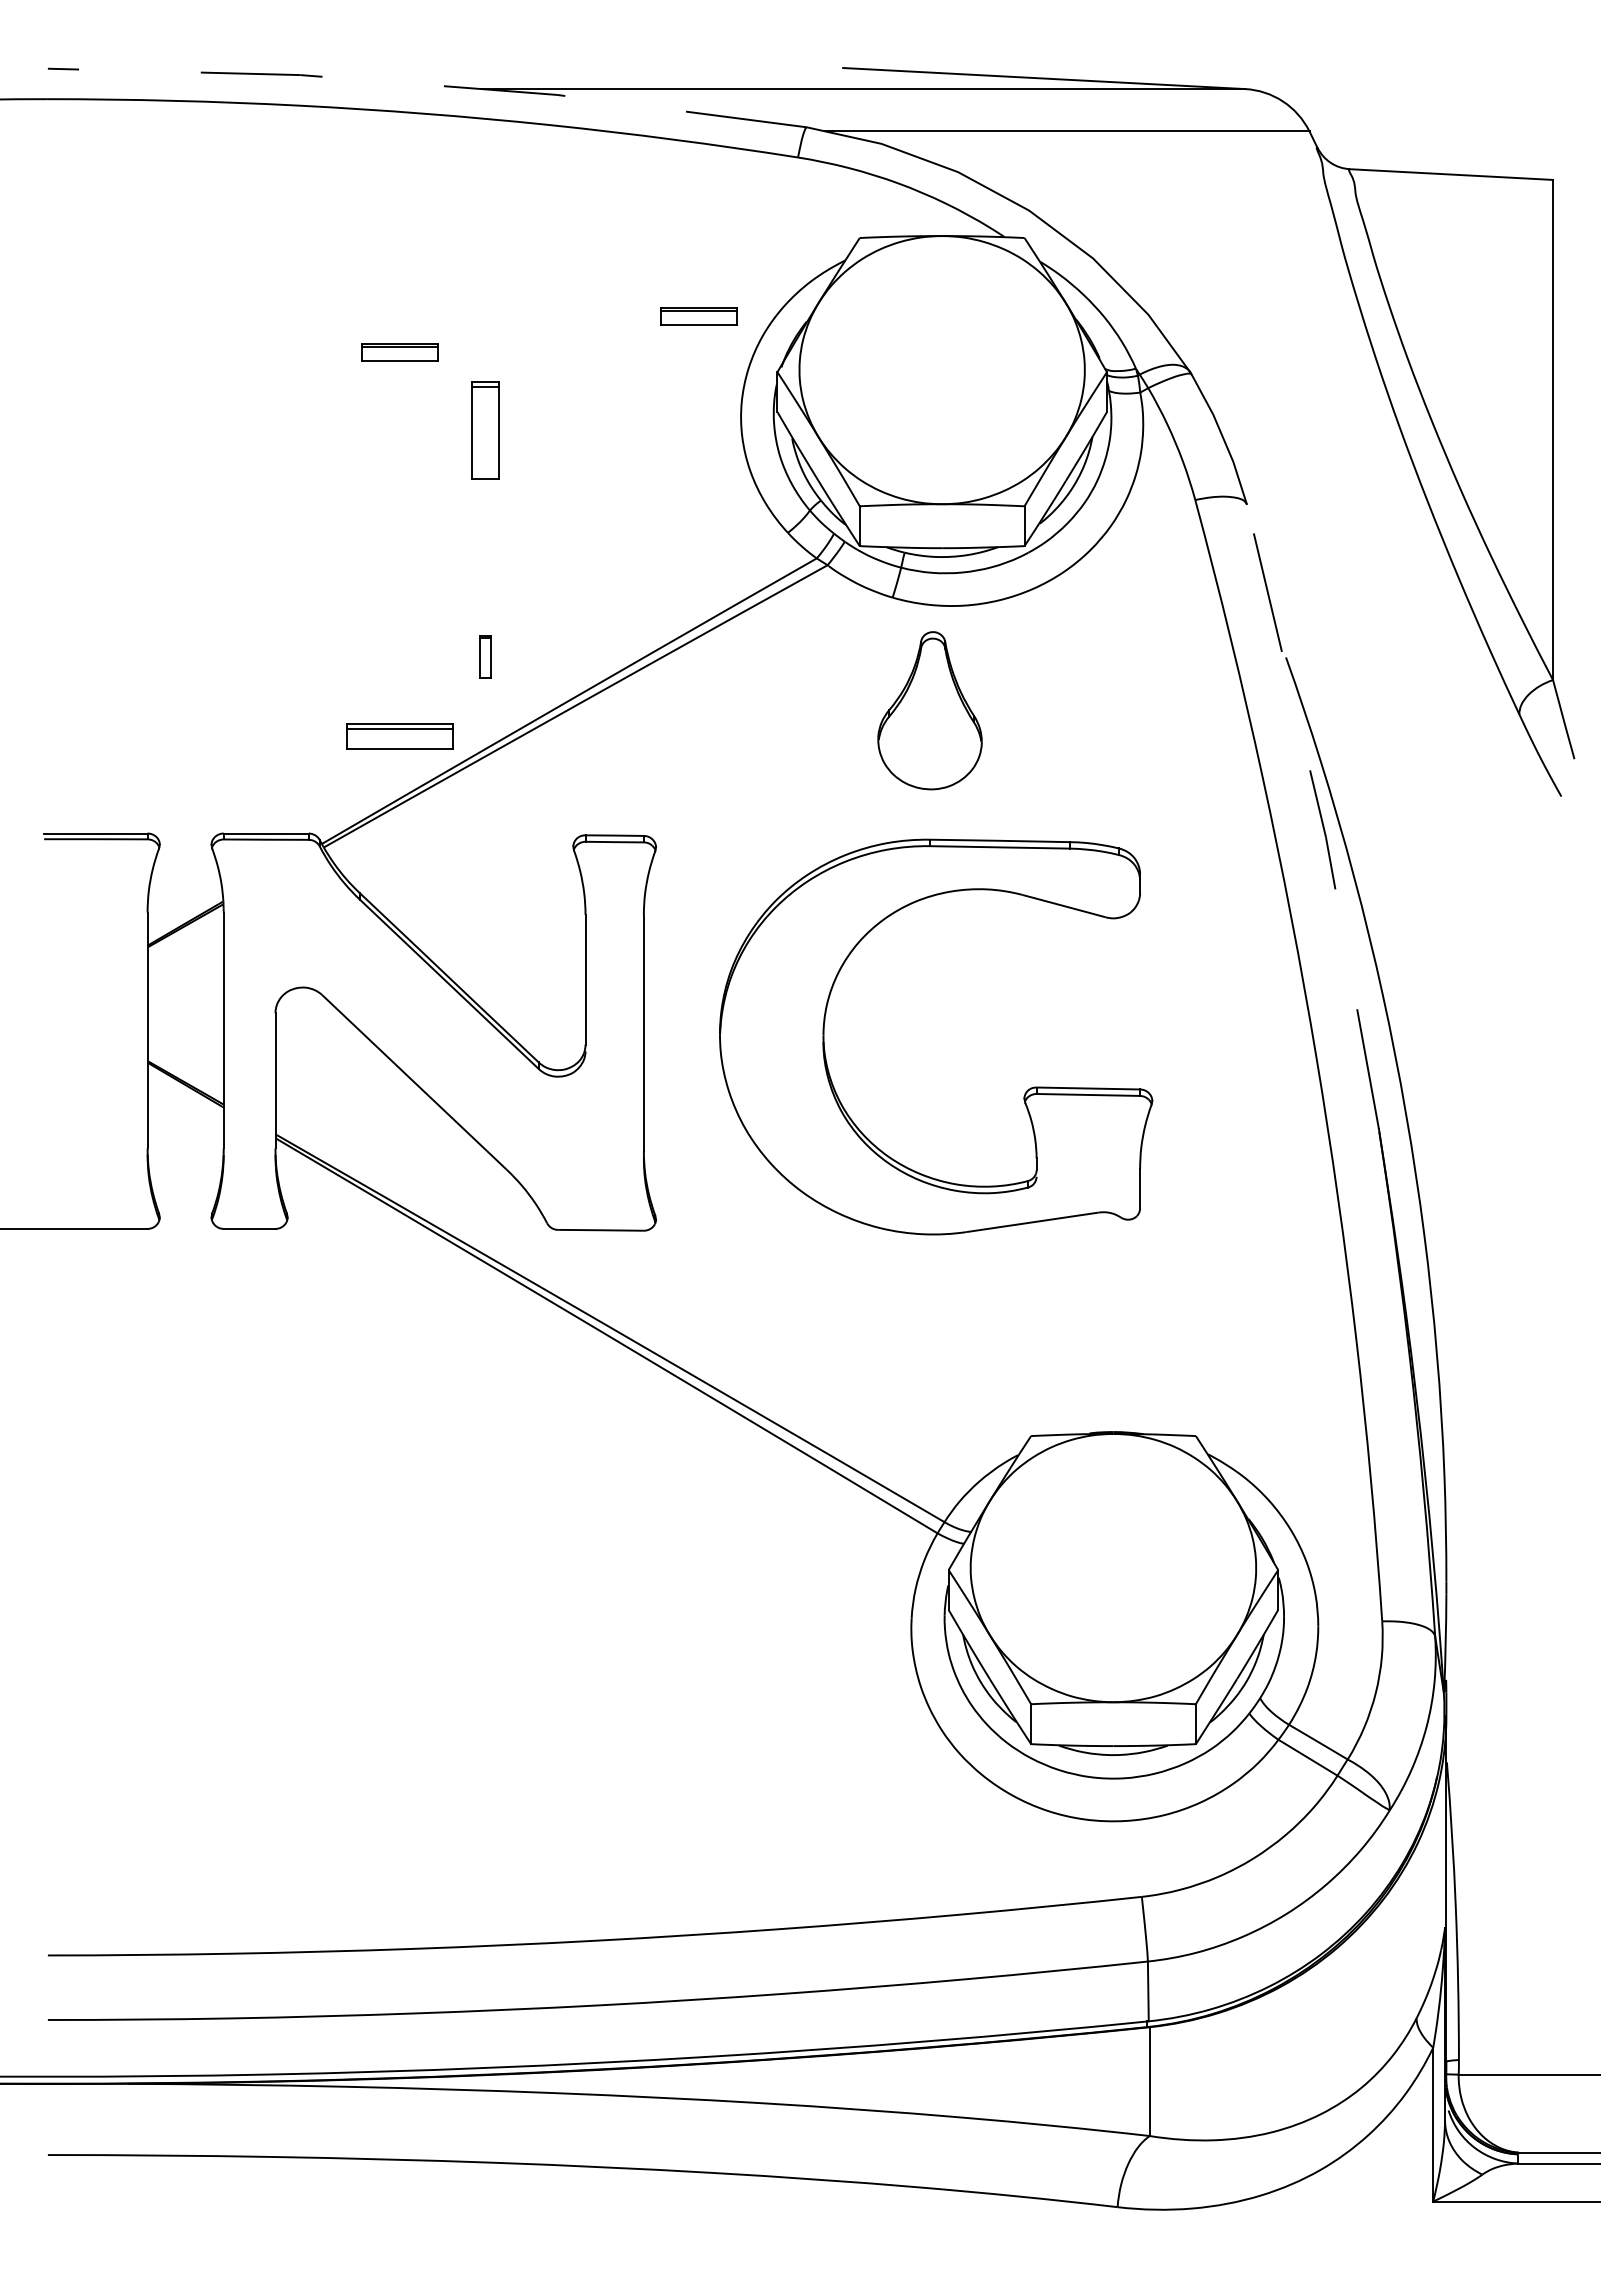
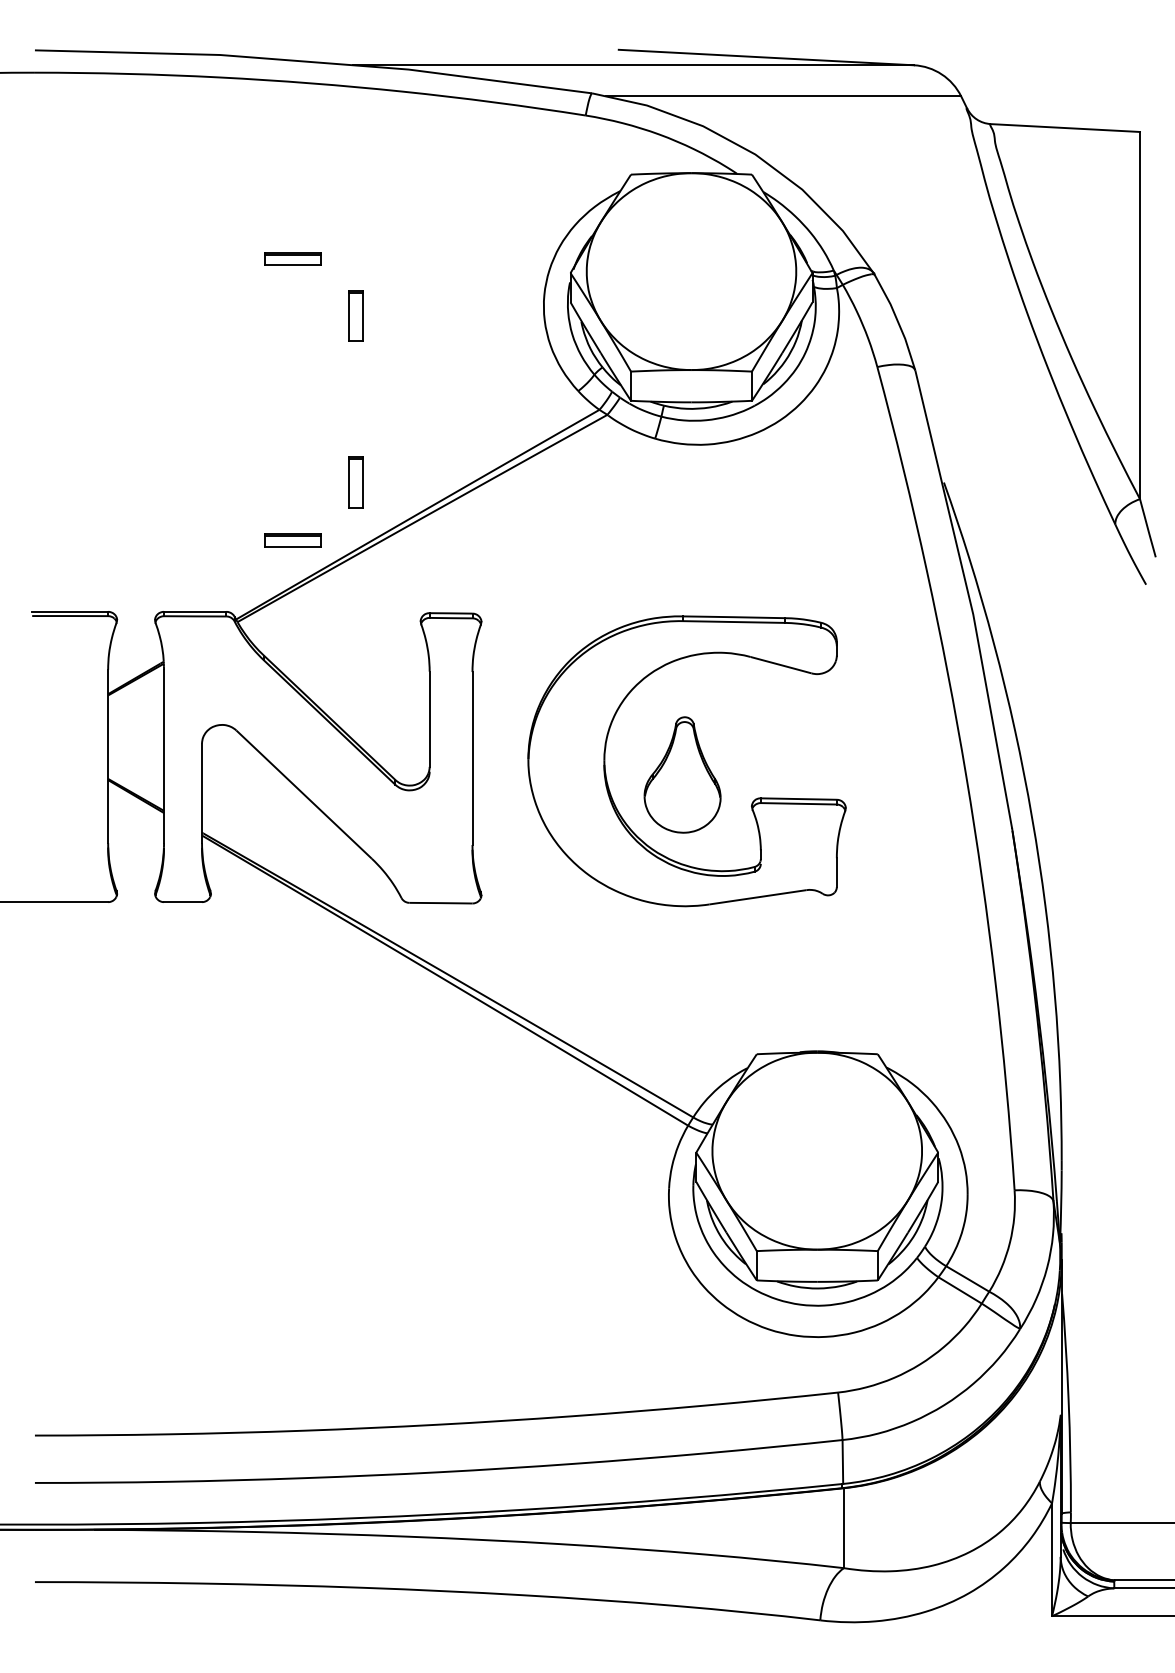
line: (427, 84) -> (313, 61), dashed -> solid
part: (698, 316) -> (512, 232), removed
part: (485, 430) -> (356, 315), size x0.71
part: (485, 656) -> (356, 481), size x1.67
part: (929, 710) -> (682, 774), moved
part: (399, 736) -> (293, 540), size x0.71
line: (1320, 815) -> (969, 598), dashed -> solid

